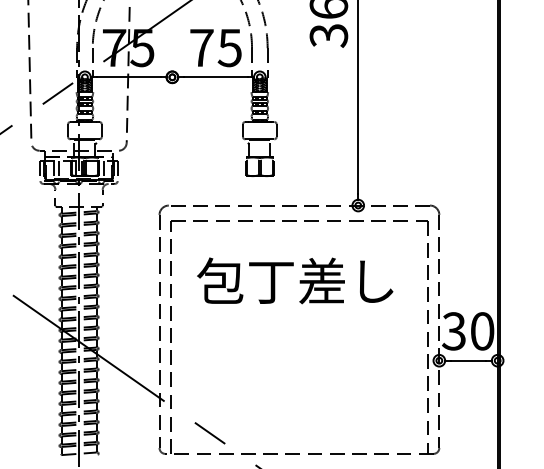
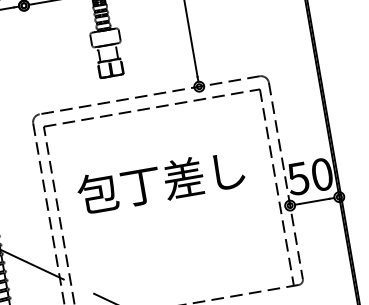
text: (295, 280) -> (161, 181), moved
text: (453, 331) -> (297, 178), 30 -> 50

